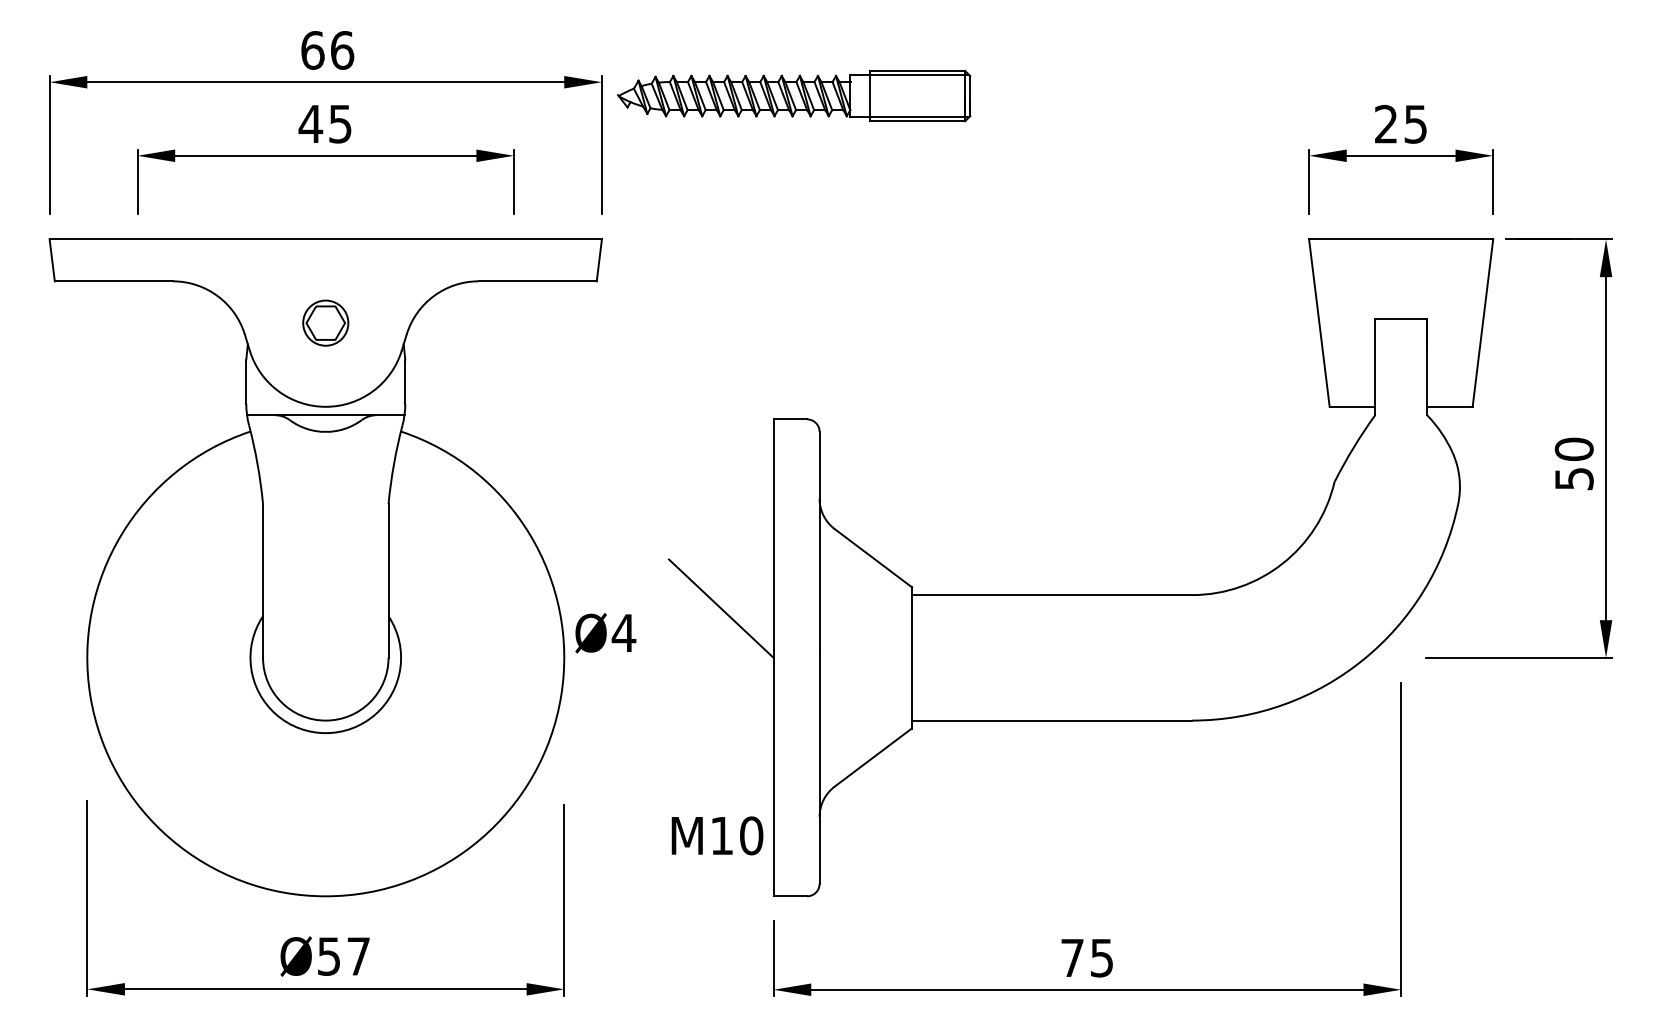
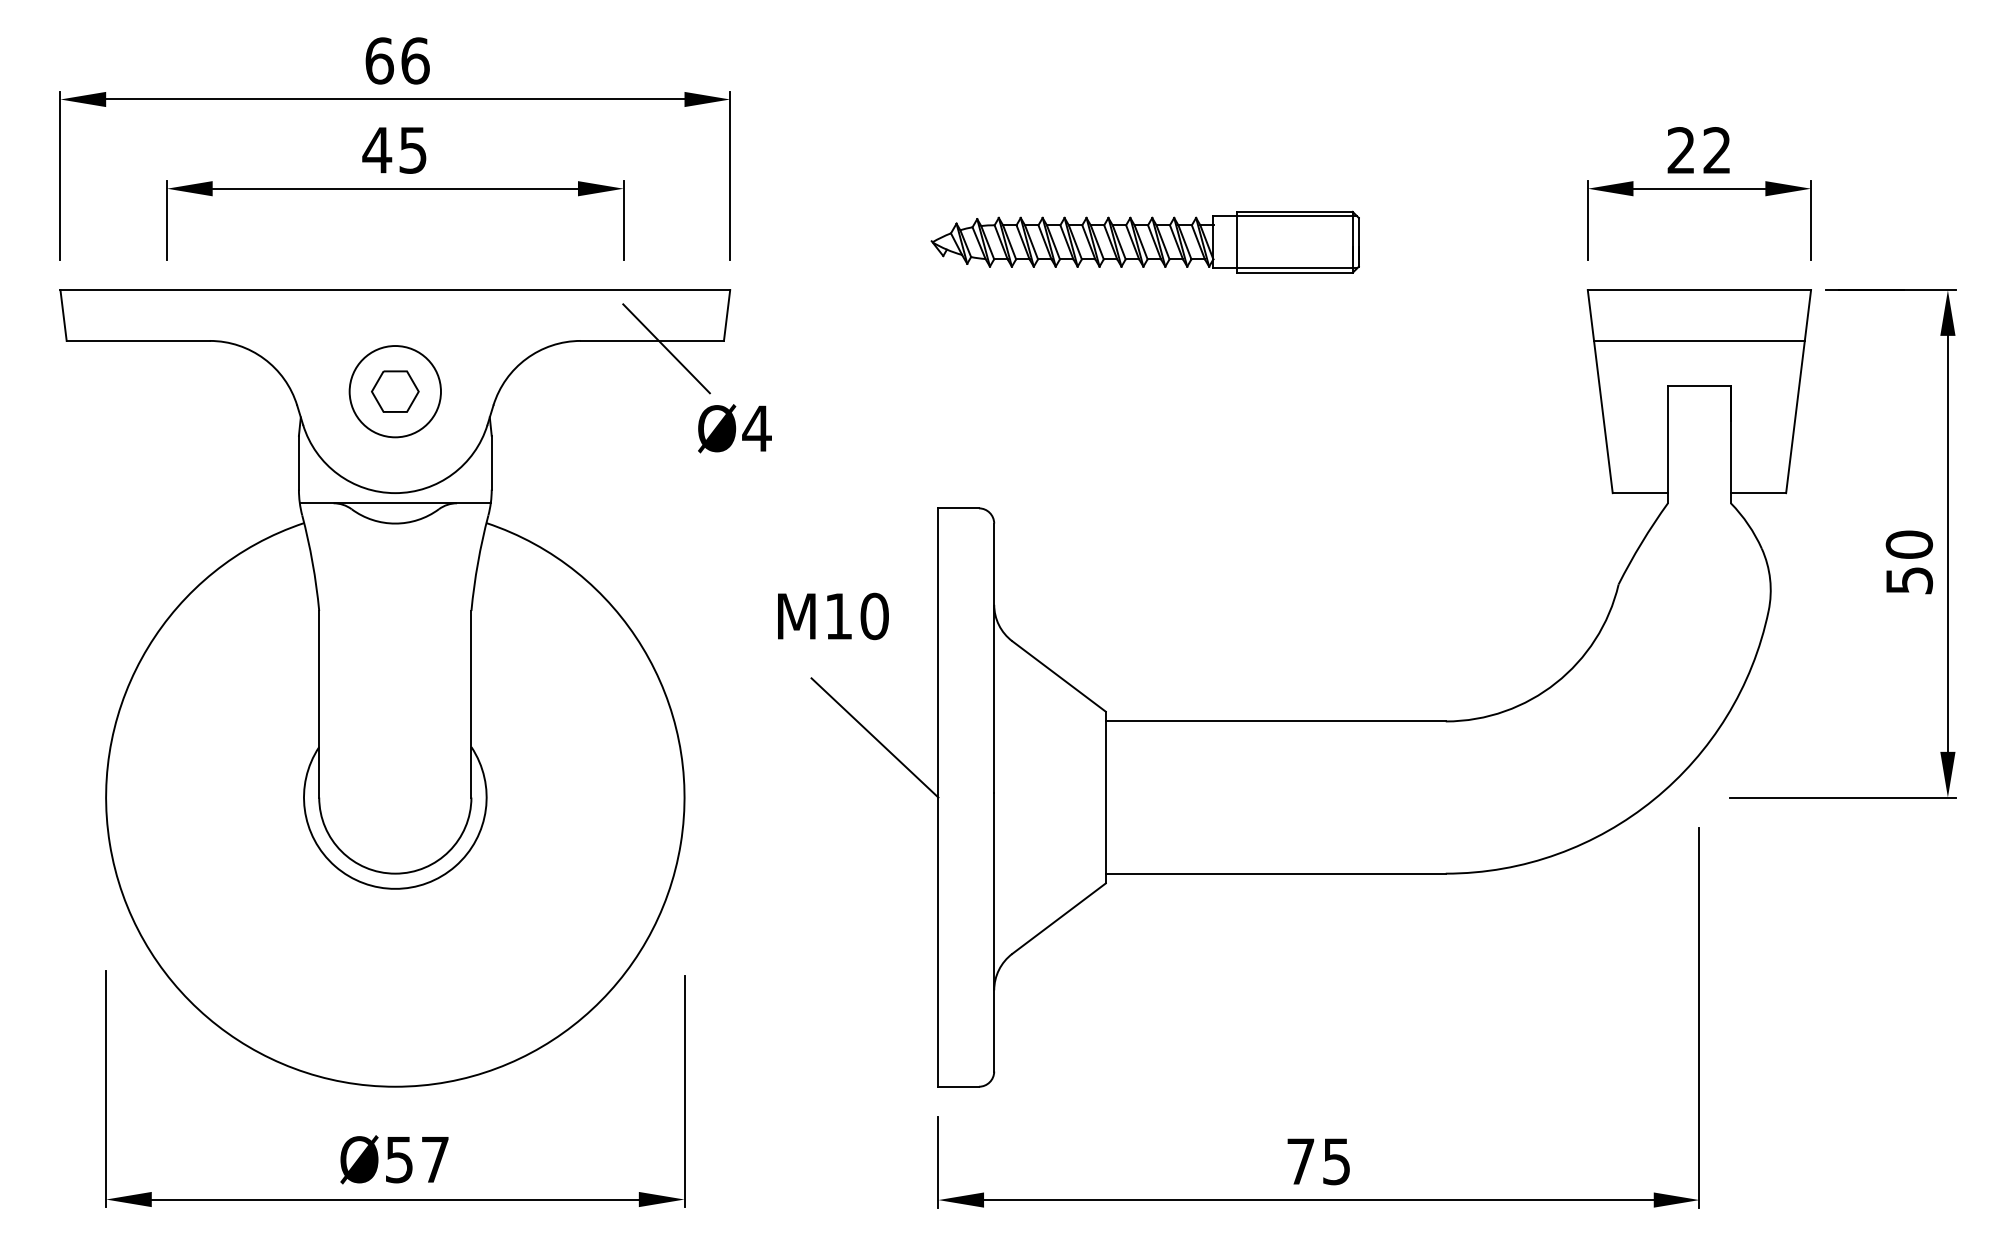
part: (793, 95) -> (1144, 241), moved
text: (1415, 124) -> (1716, 150), 25 -> 22
line: (1401, 280) -> (1699, 340), added
line: (549, 287) -> (666, 348), added
circle: (325, 323) -> (394, 391), size x1.67
text: (605, 633) -> (734, 428), moved
text: (717, 835) -> (833, 616), moved

